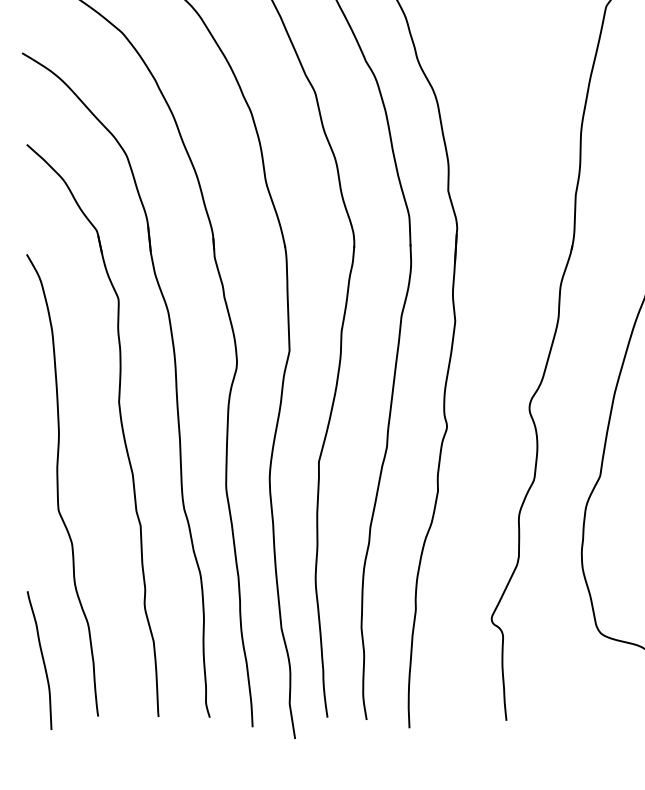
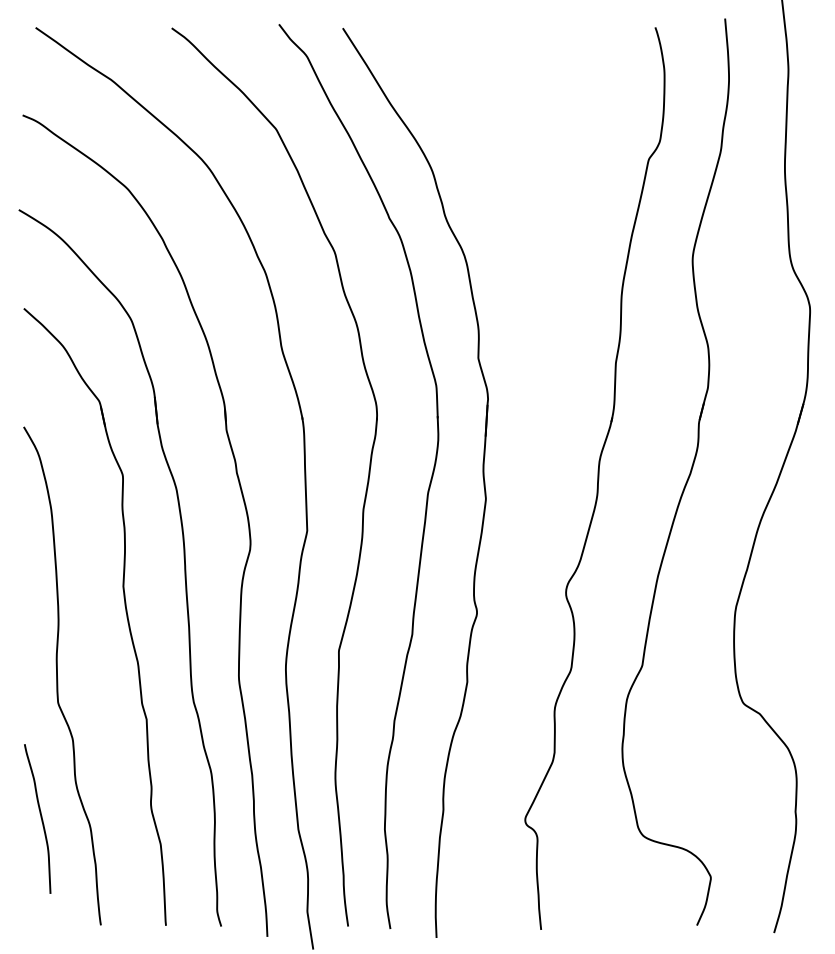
curve: (42, 659) -> (40, 817), moved

